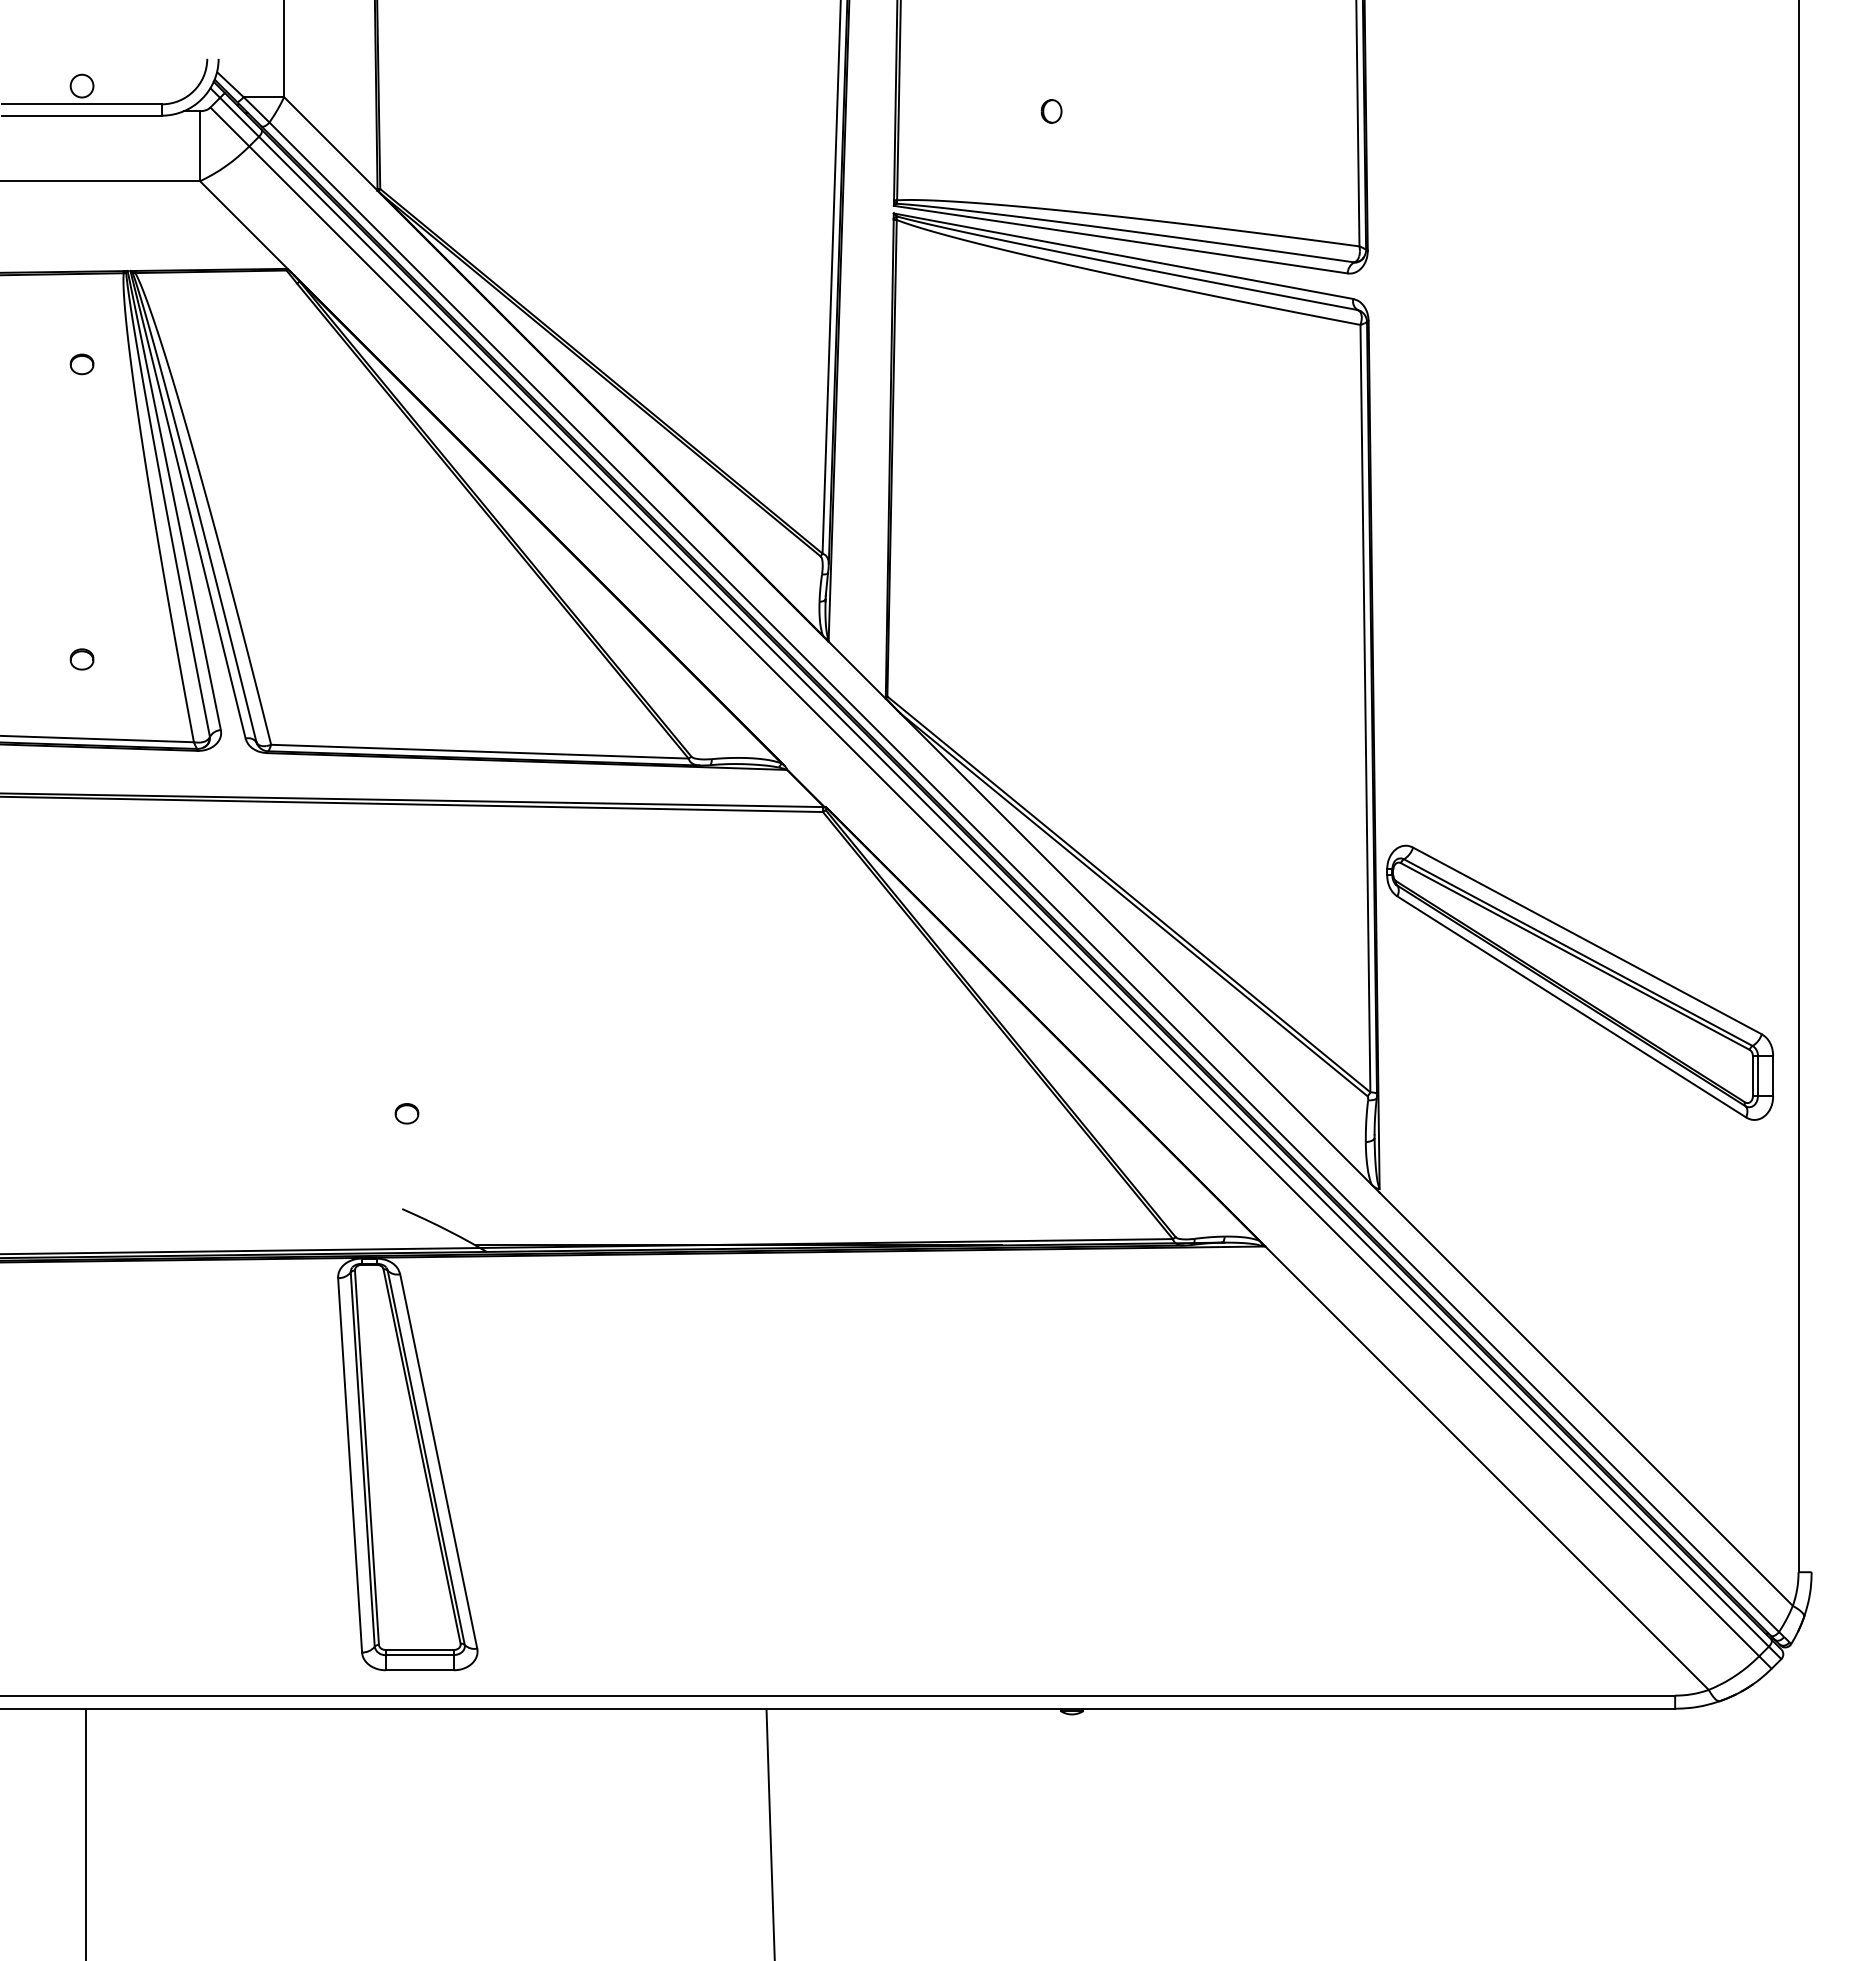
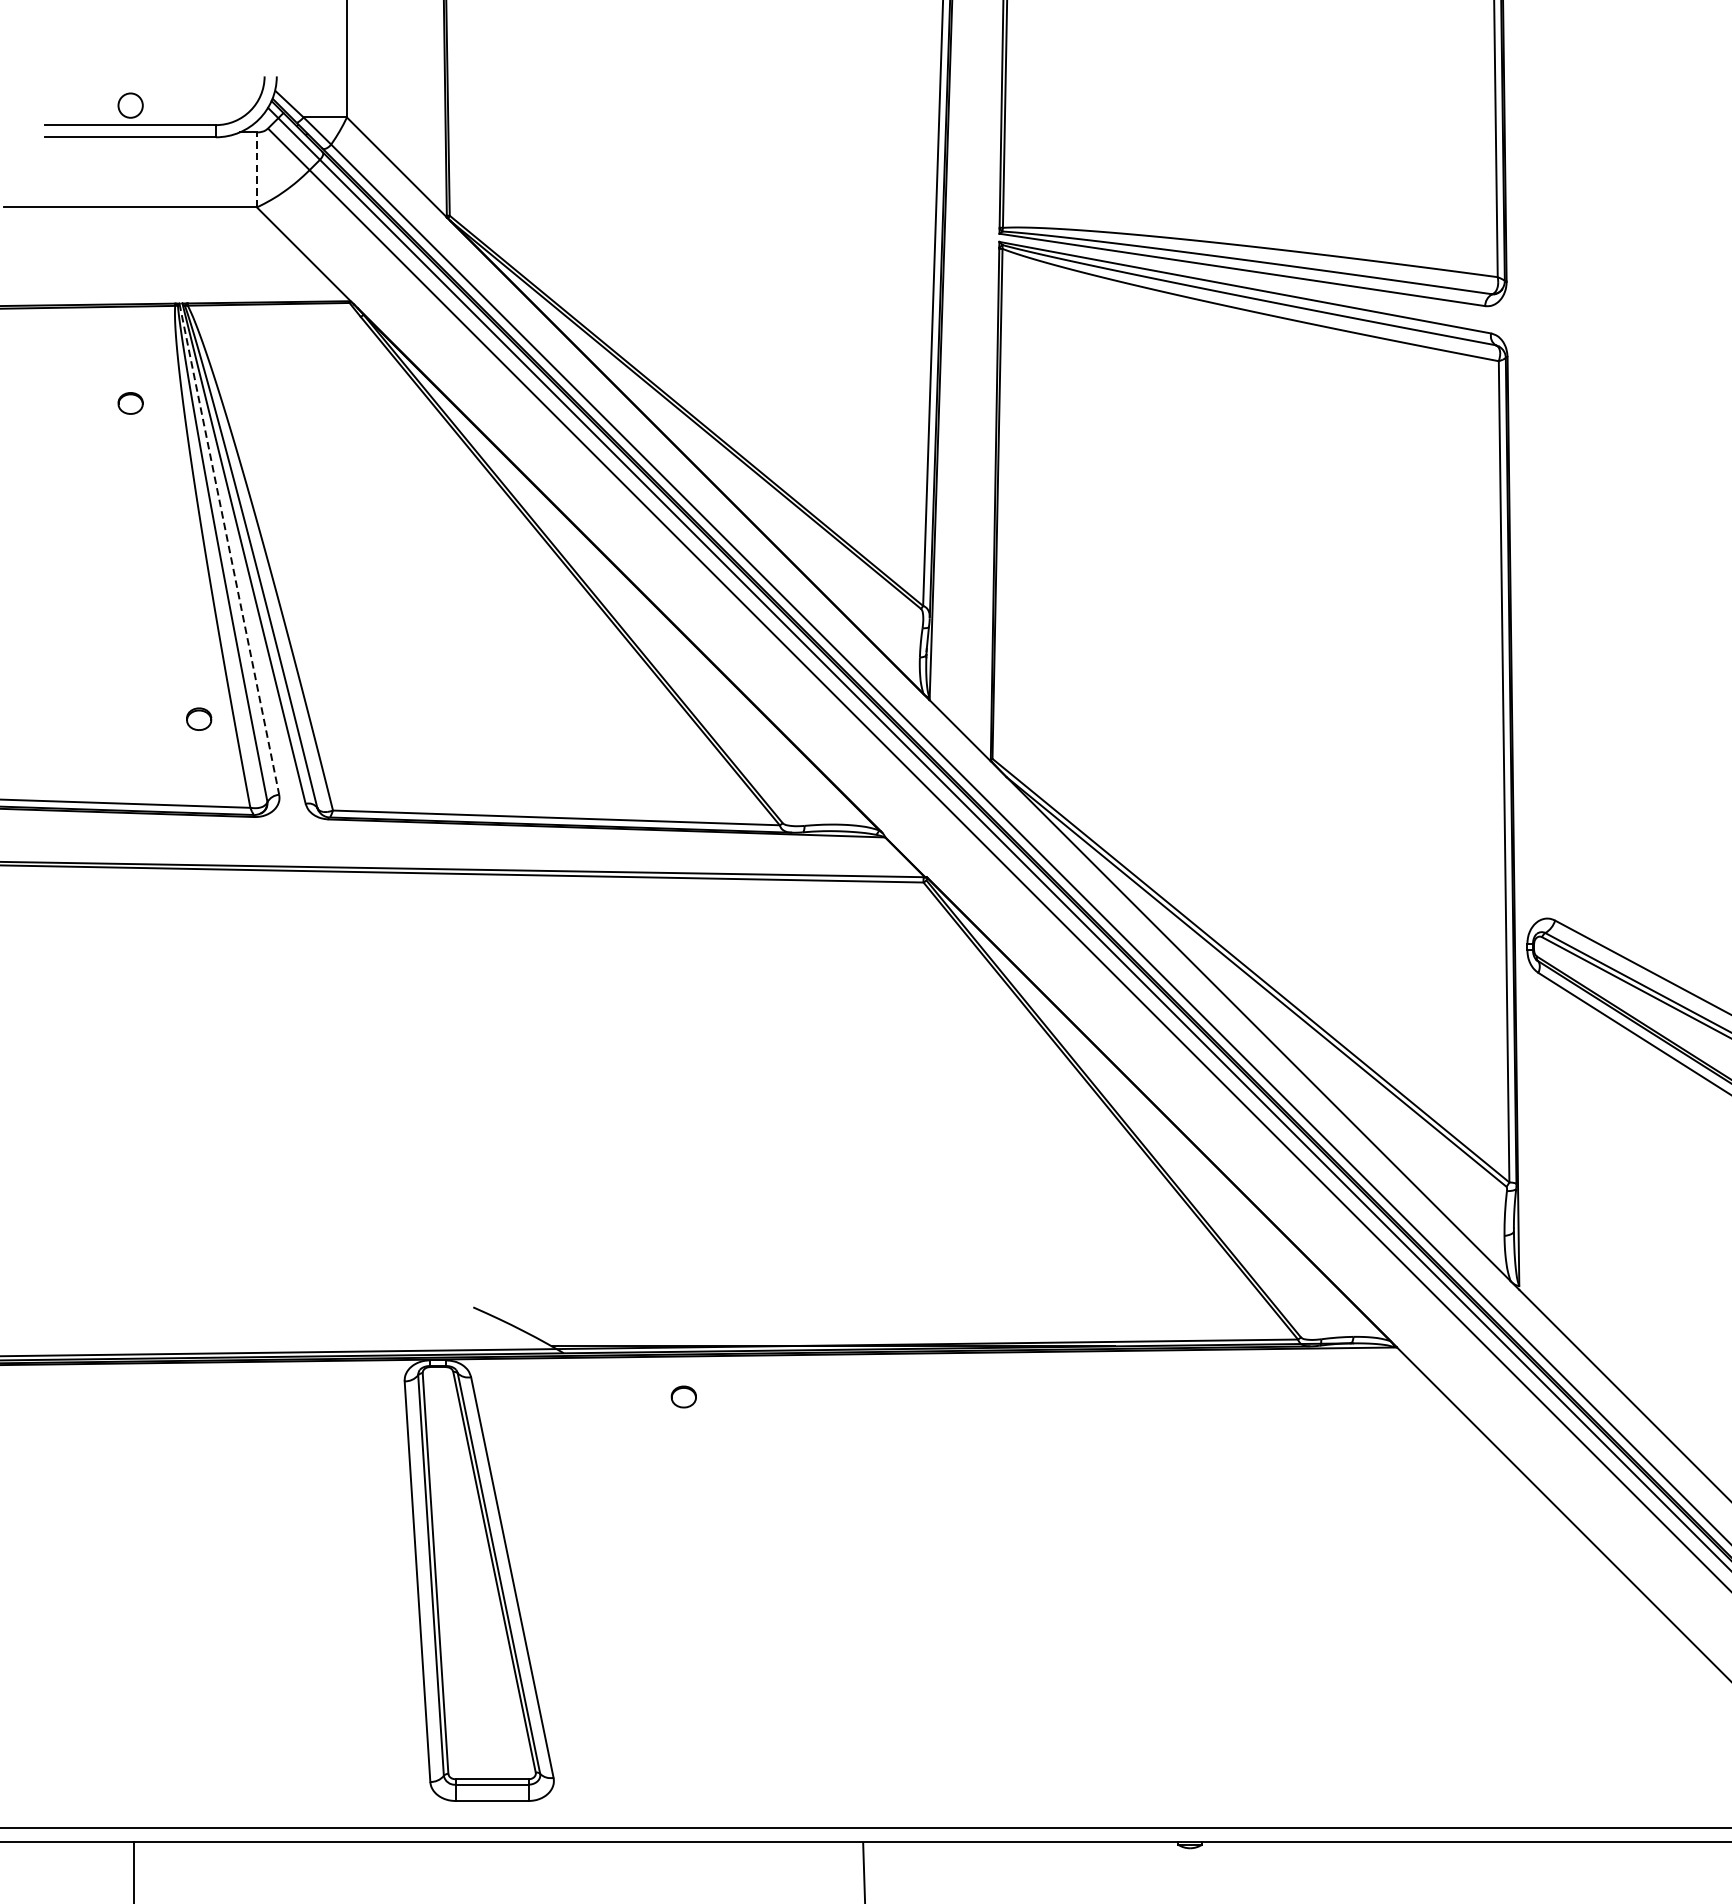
part: (1051, 111) -> (1168, 132), removed
line: (200, 145) -> (257, 169), solid -> dashed
line: (174, 501) -> (229, 550), solid -> dashed
part: (81, 659) -> (198, 719), moved
part: (406, 1113) -> (683, 1396), moved

